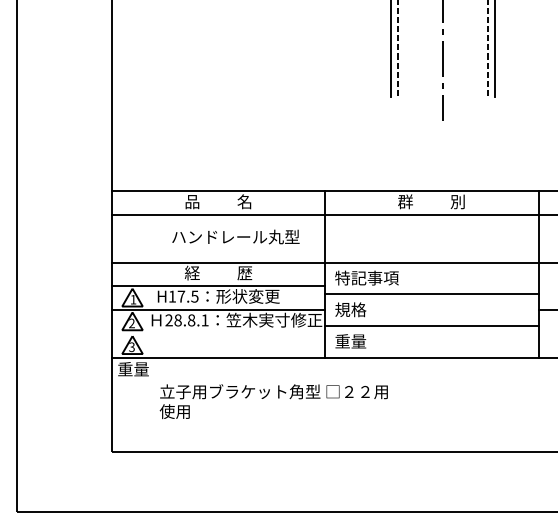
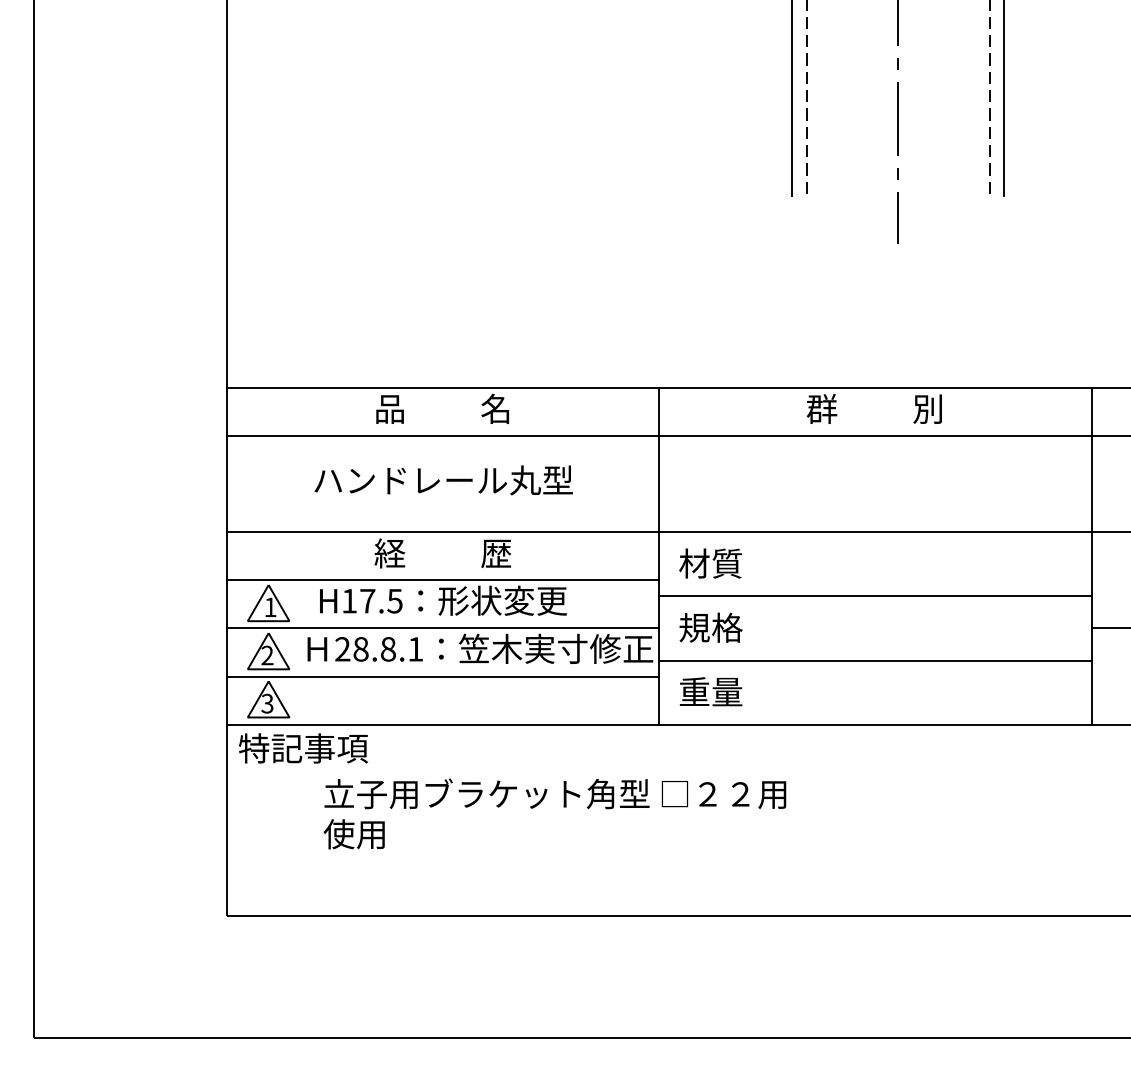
text: (235, 236) -> (442, 479), moved
text: (366, 277) -> (742, 562), 特記事項 -> 材質
line: (217, 333) -> (440, 675), added
text: (149, 368) -> (303, 746), 重量 -> 特記事項

